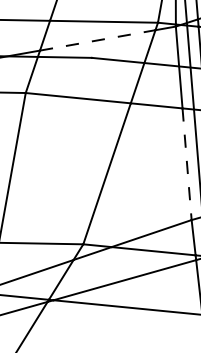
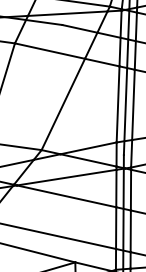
line: (97, 40) -> (67, 13), dashed -> solid
line: (187, 164) -> (118, 104), dashed -> solid

